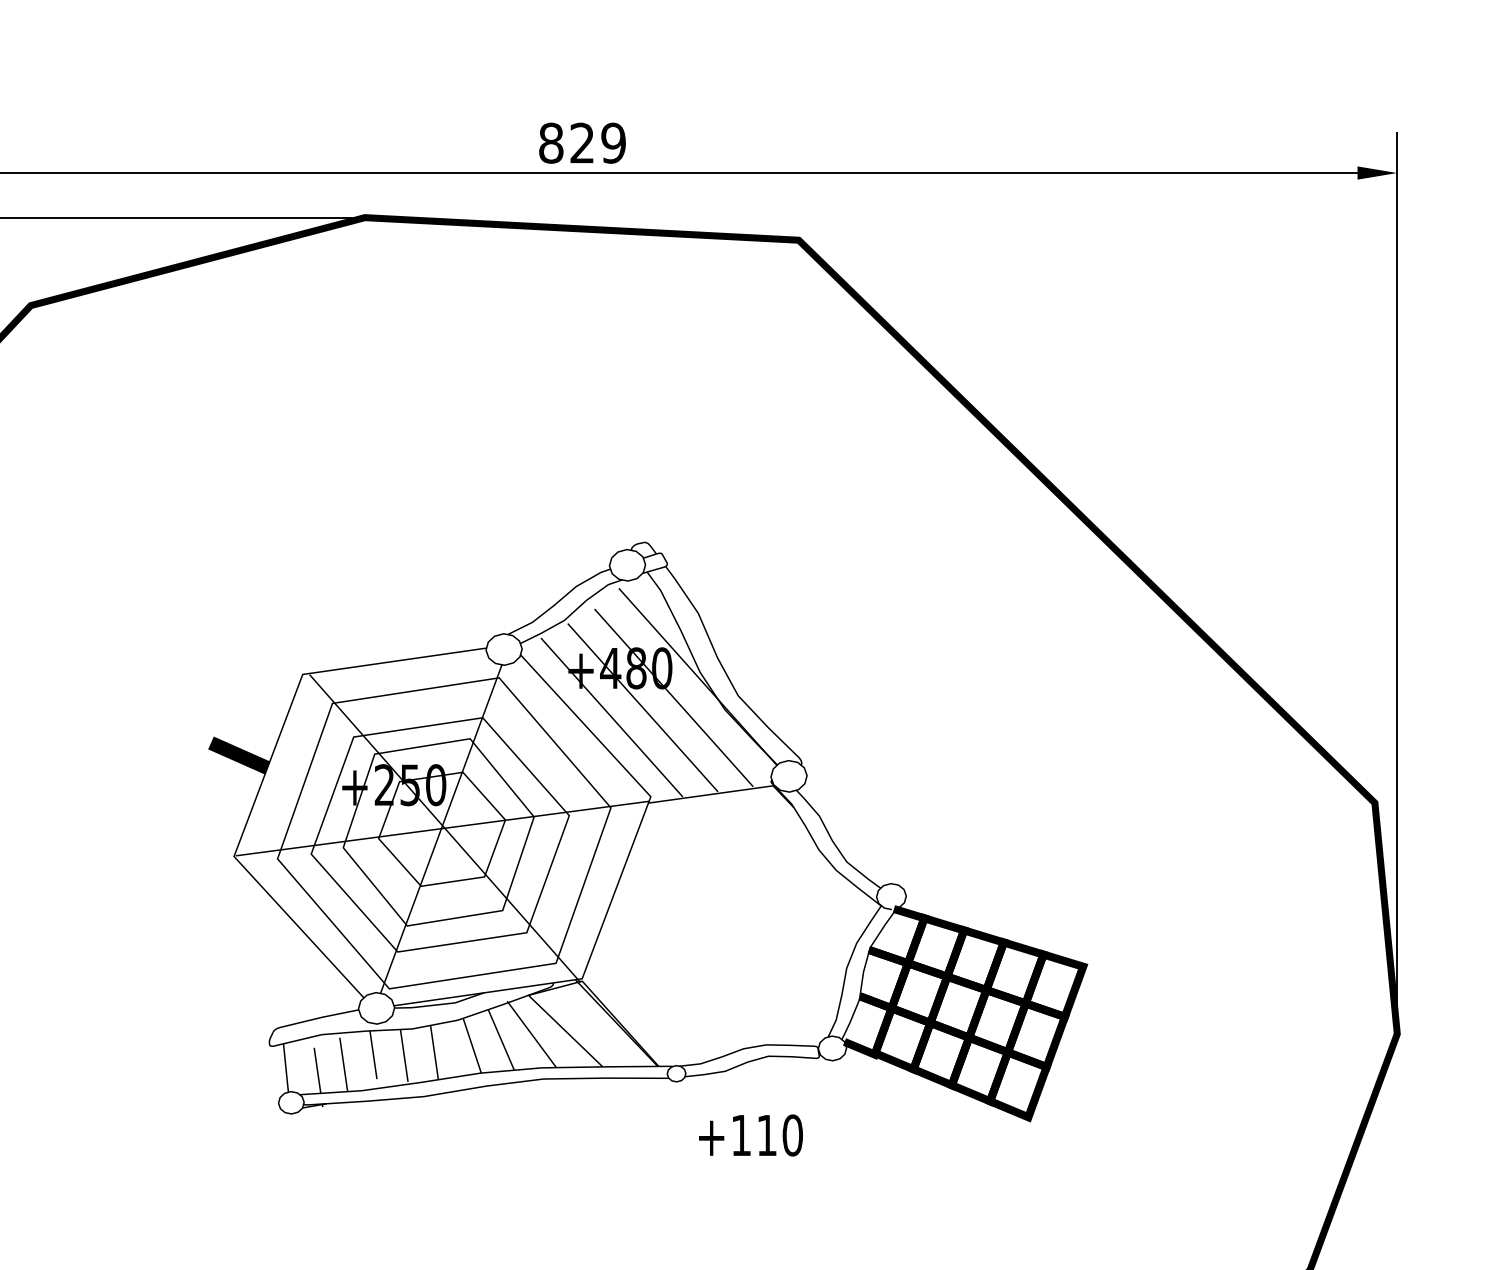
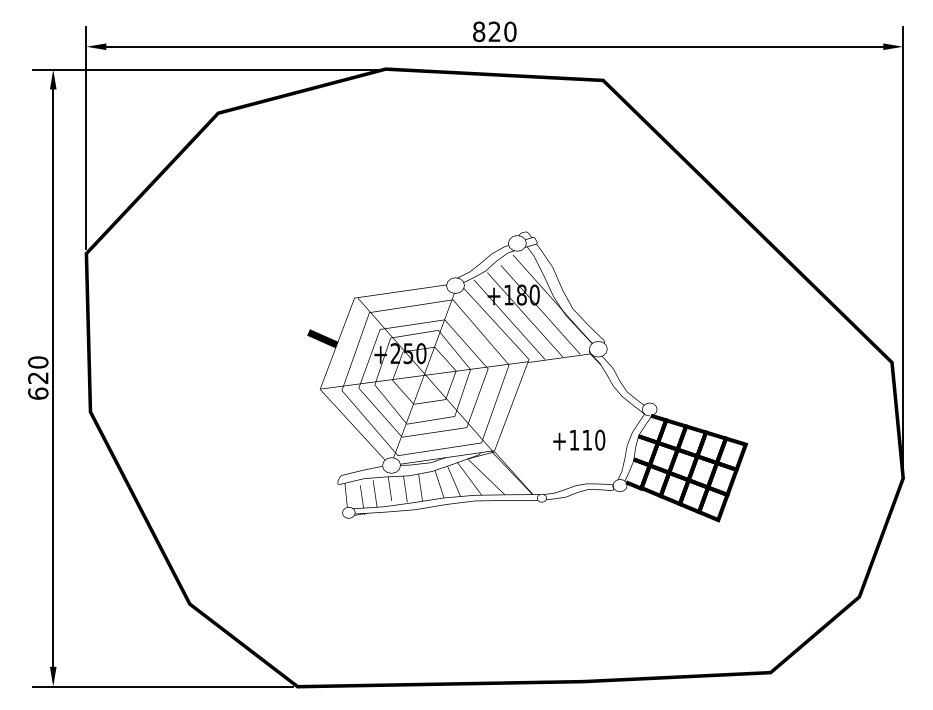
text: (613, 142) -> (510, 31), 829 -> 820
text: (609, 667) -> (508, 294), +480 -> +180
text: (751, 1134) -> (579, 439), moved

